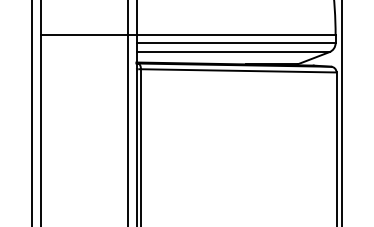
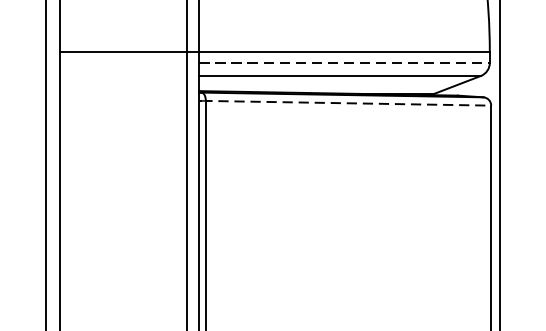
line: (236, 43) -> (345, 63), solid -> dashed
line: (236, 70) -> (345, 102), solid -> dashed

